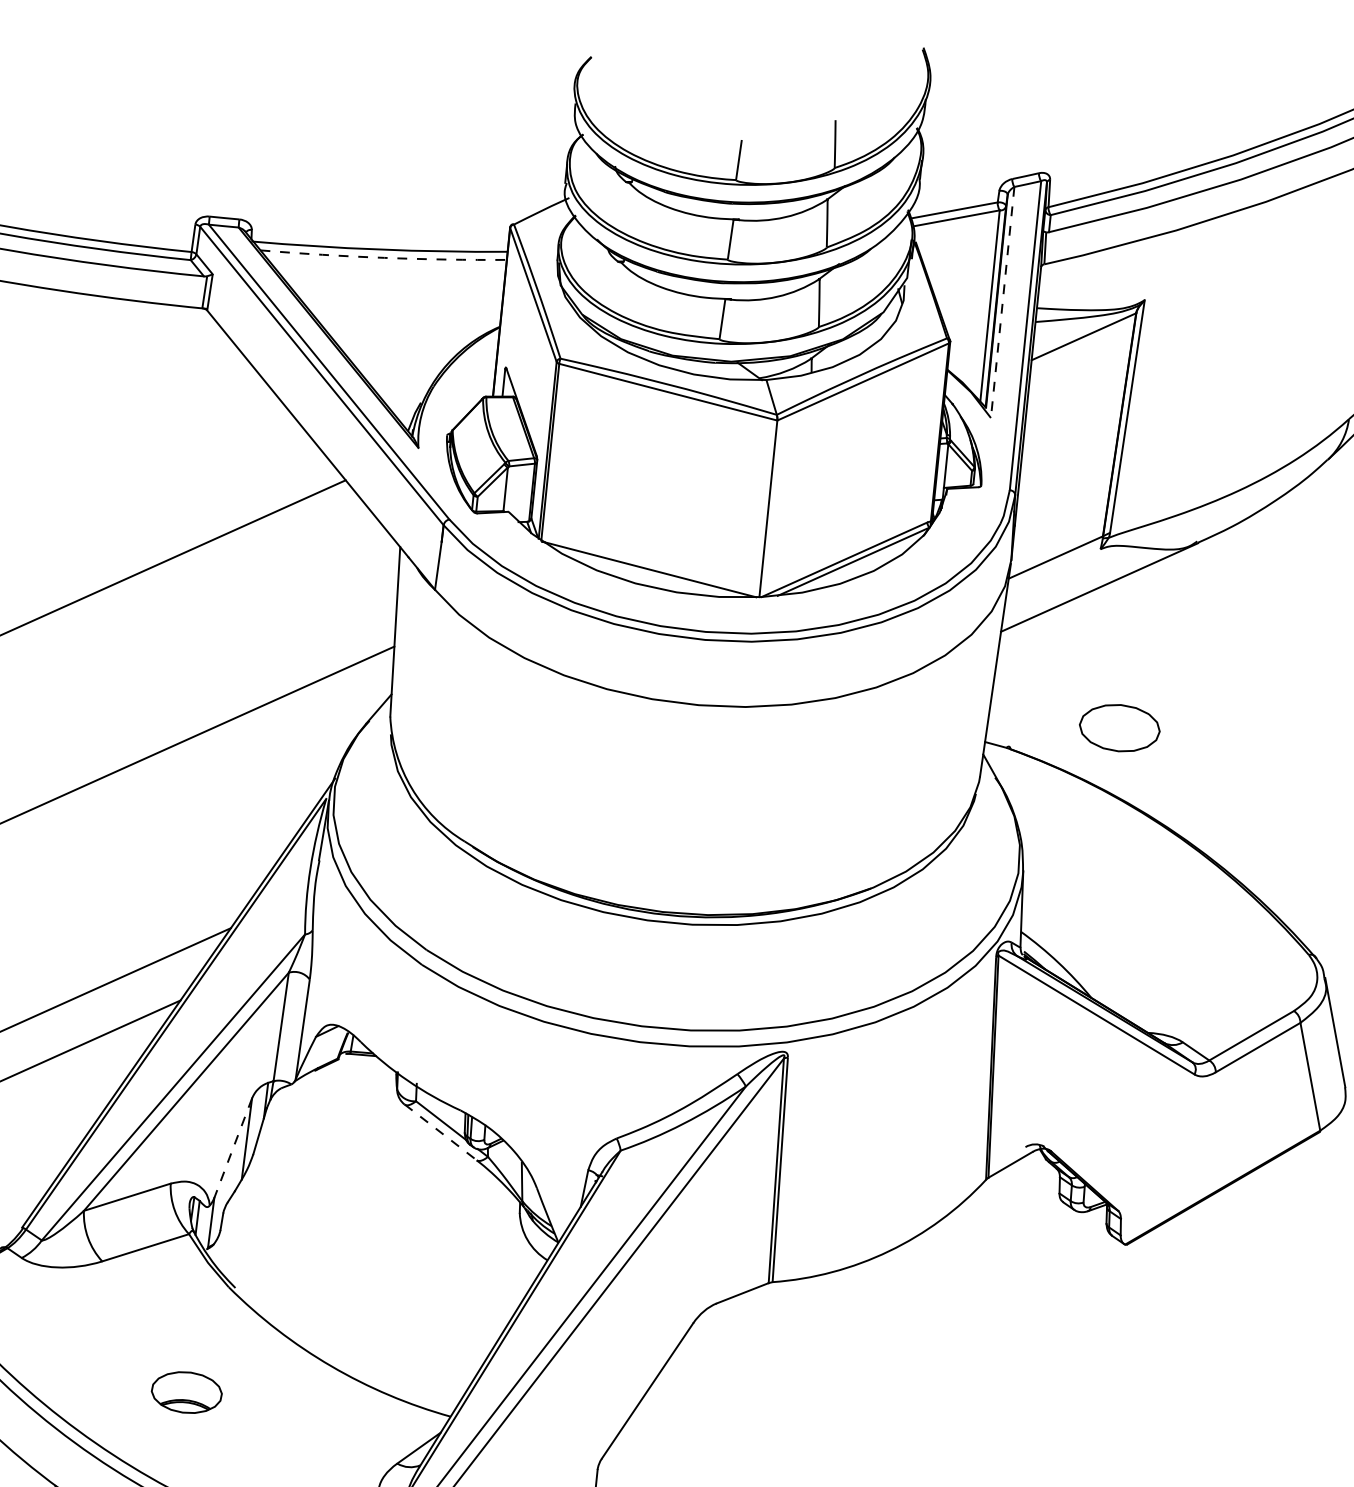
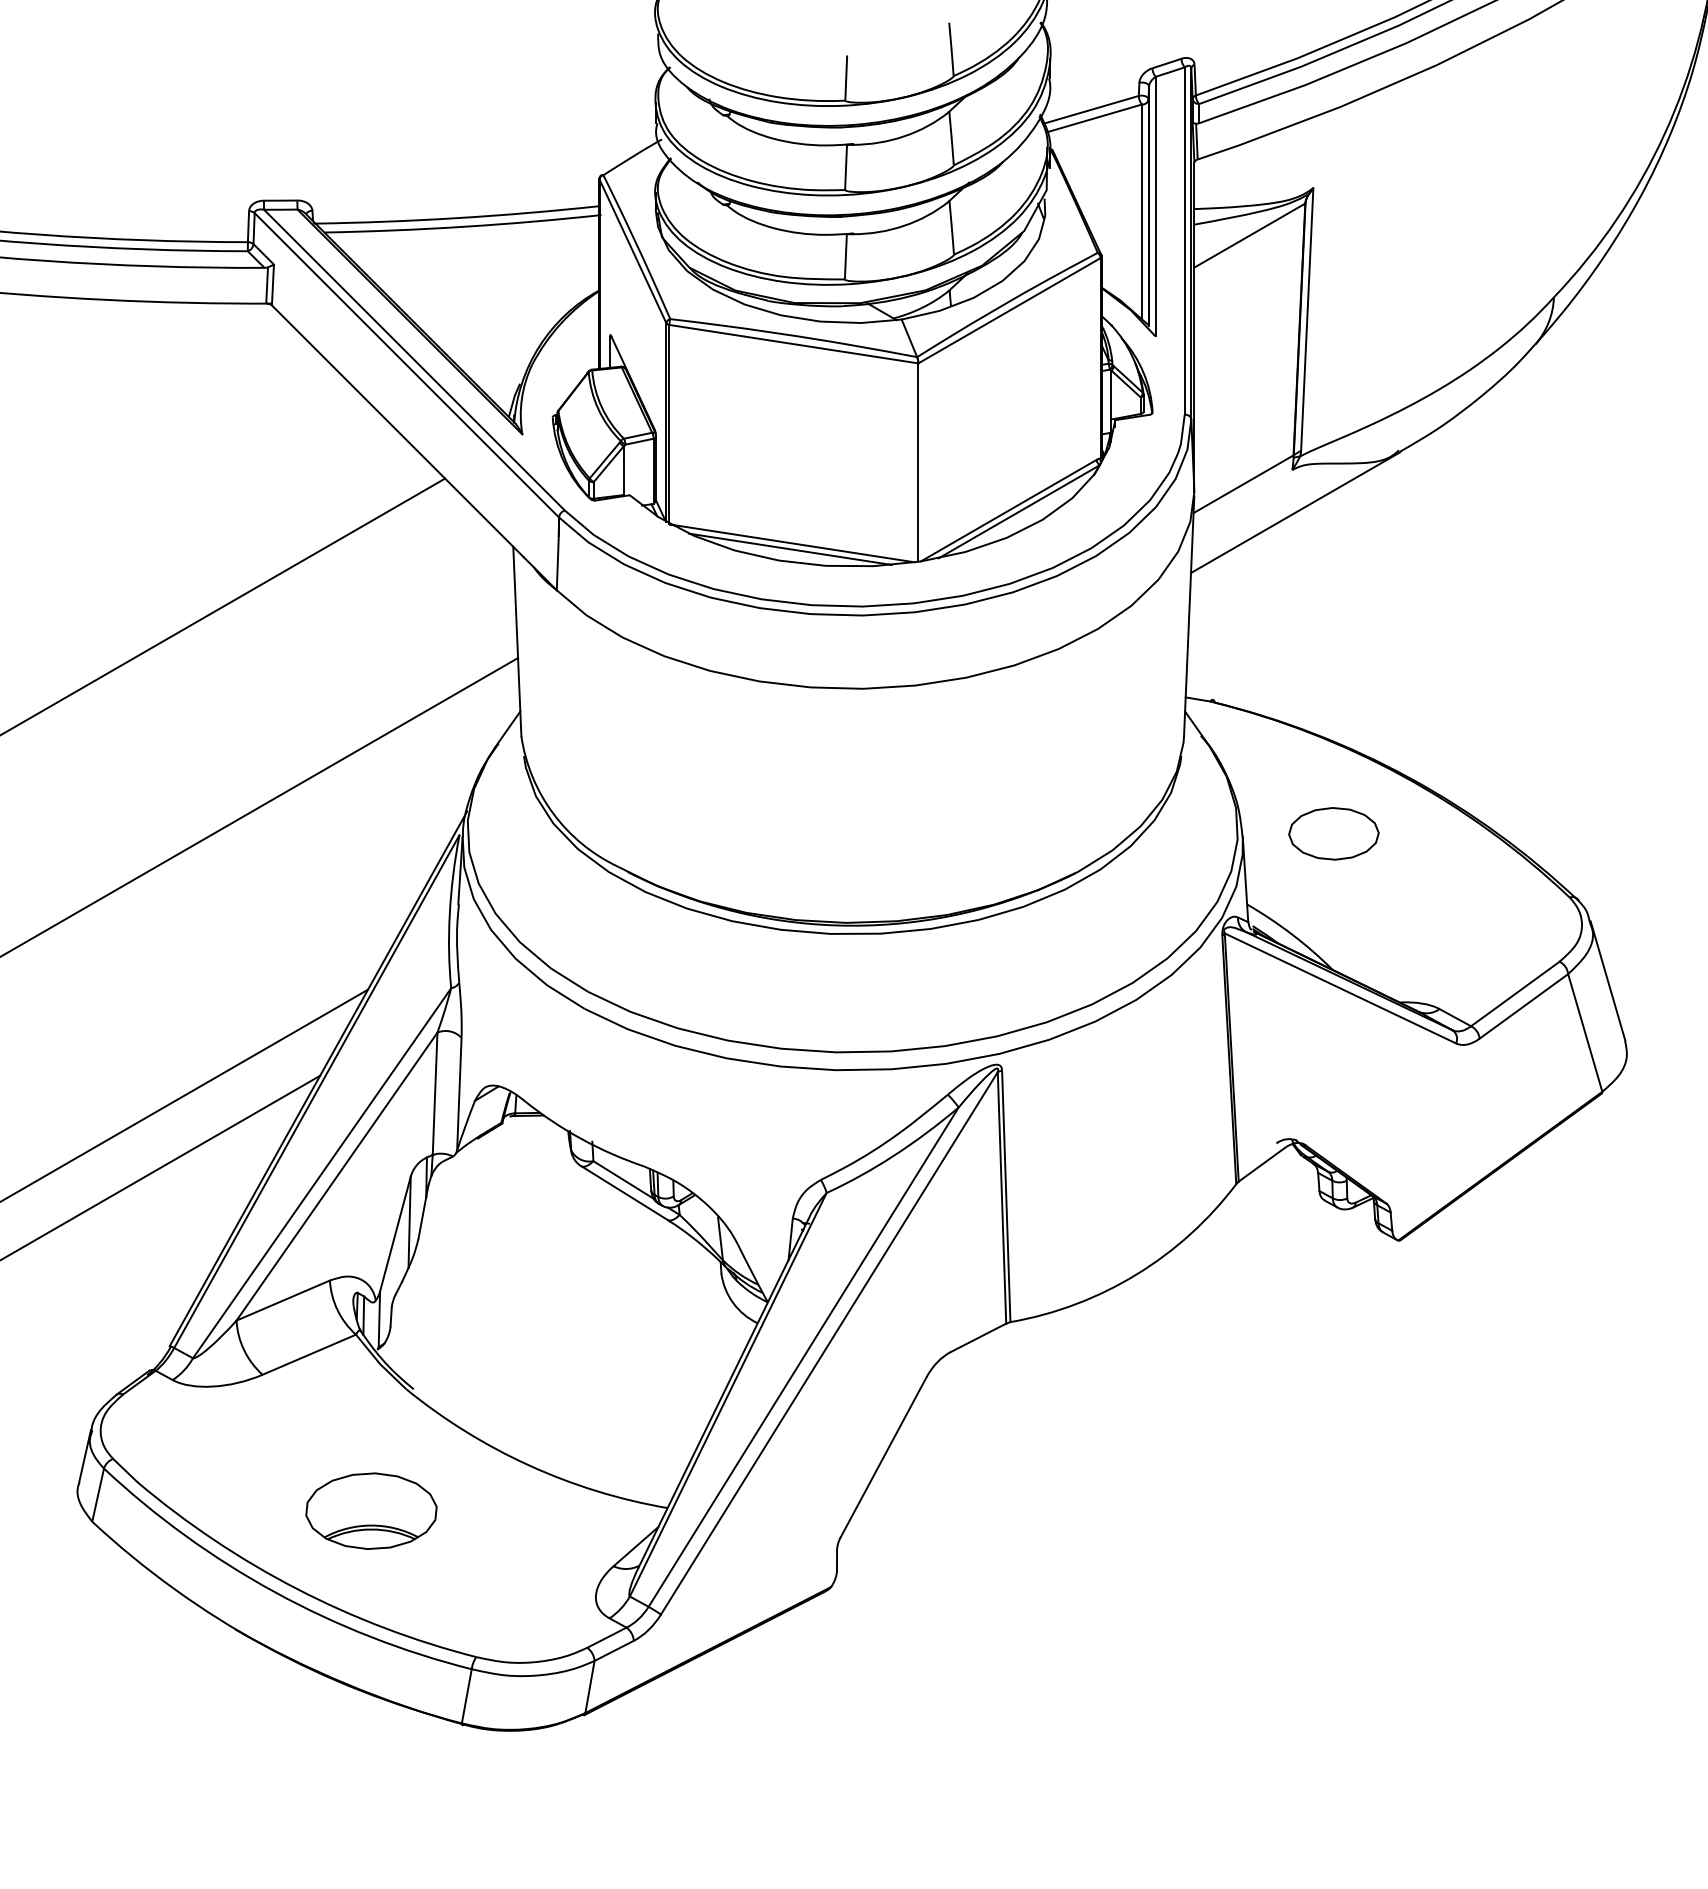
arc: (384, 257) -> (463, 226), dashed -> solid
line: (1002, 302) -> (1155, 206), dashed -> solid
line: (646, 573) -> (790, 548), added
part: (1119, 727) -> (1333, 833), moved
line: (440, 1132) -> (624, 1193), dashed -> solid
line: (233, 1148) -> (395, 1234), dashed -> solid
part: (186, 1392) -> (371, 1510), size x1.67

